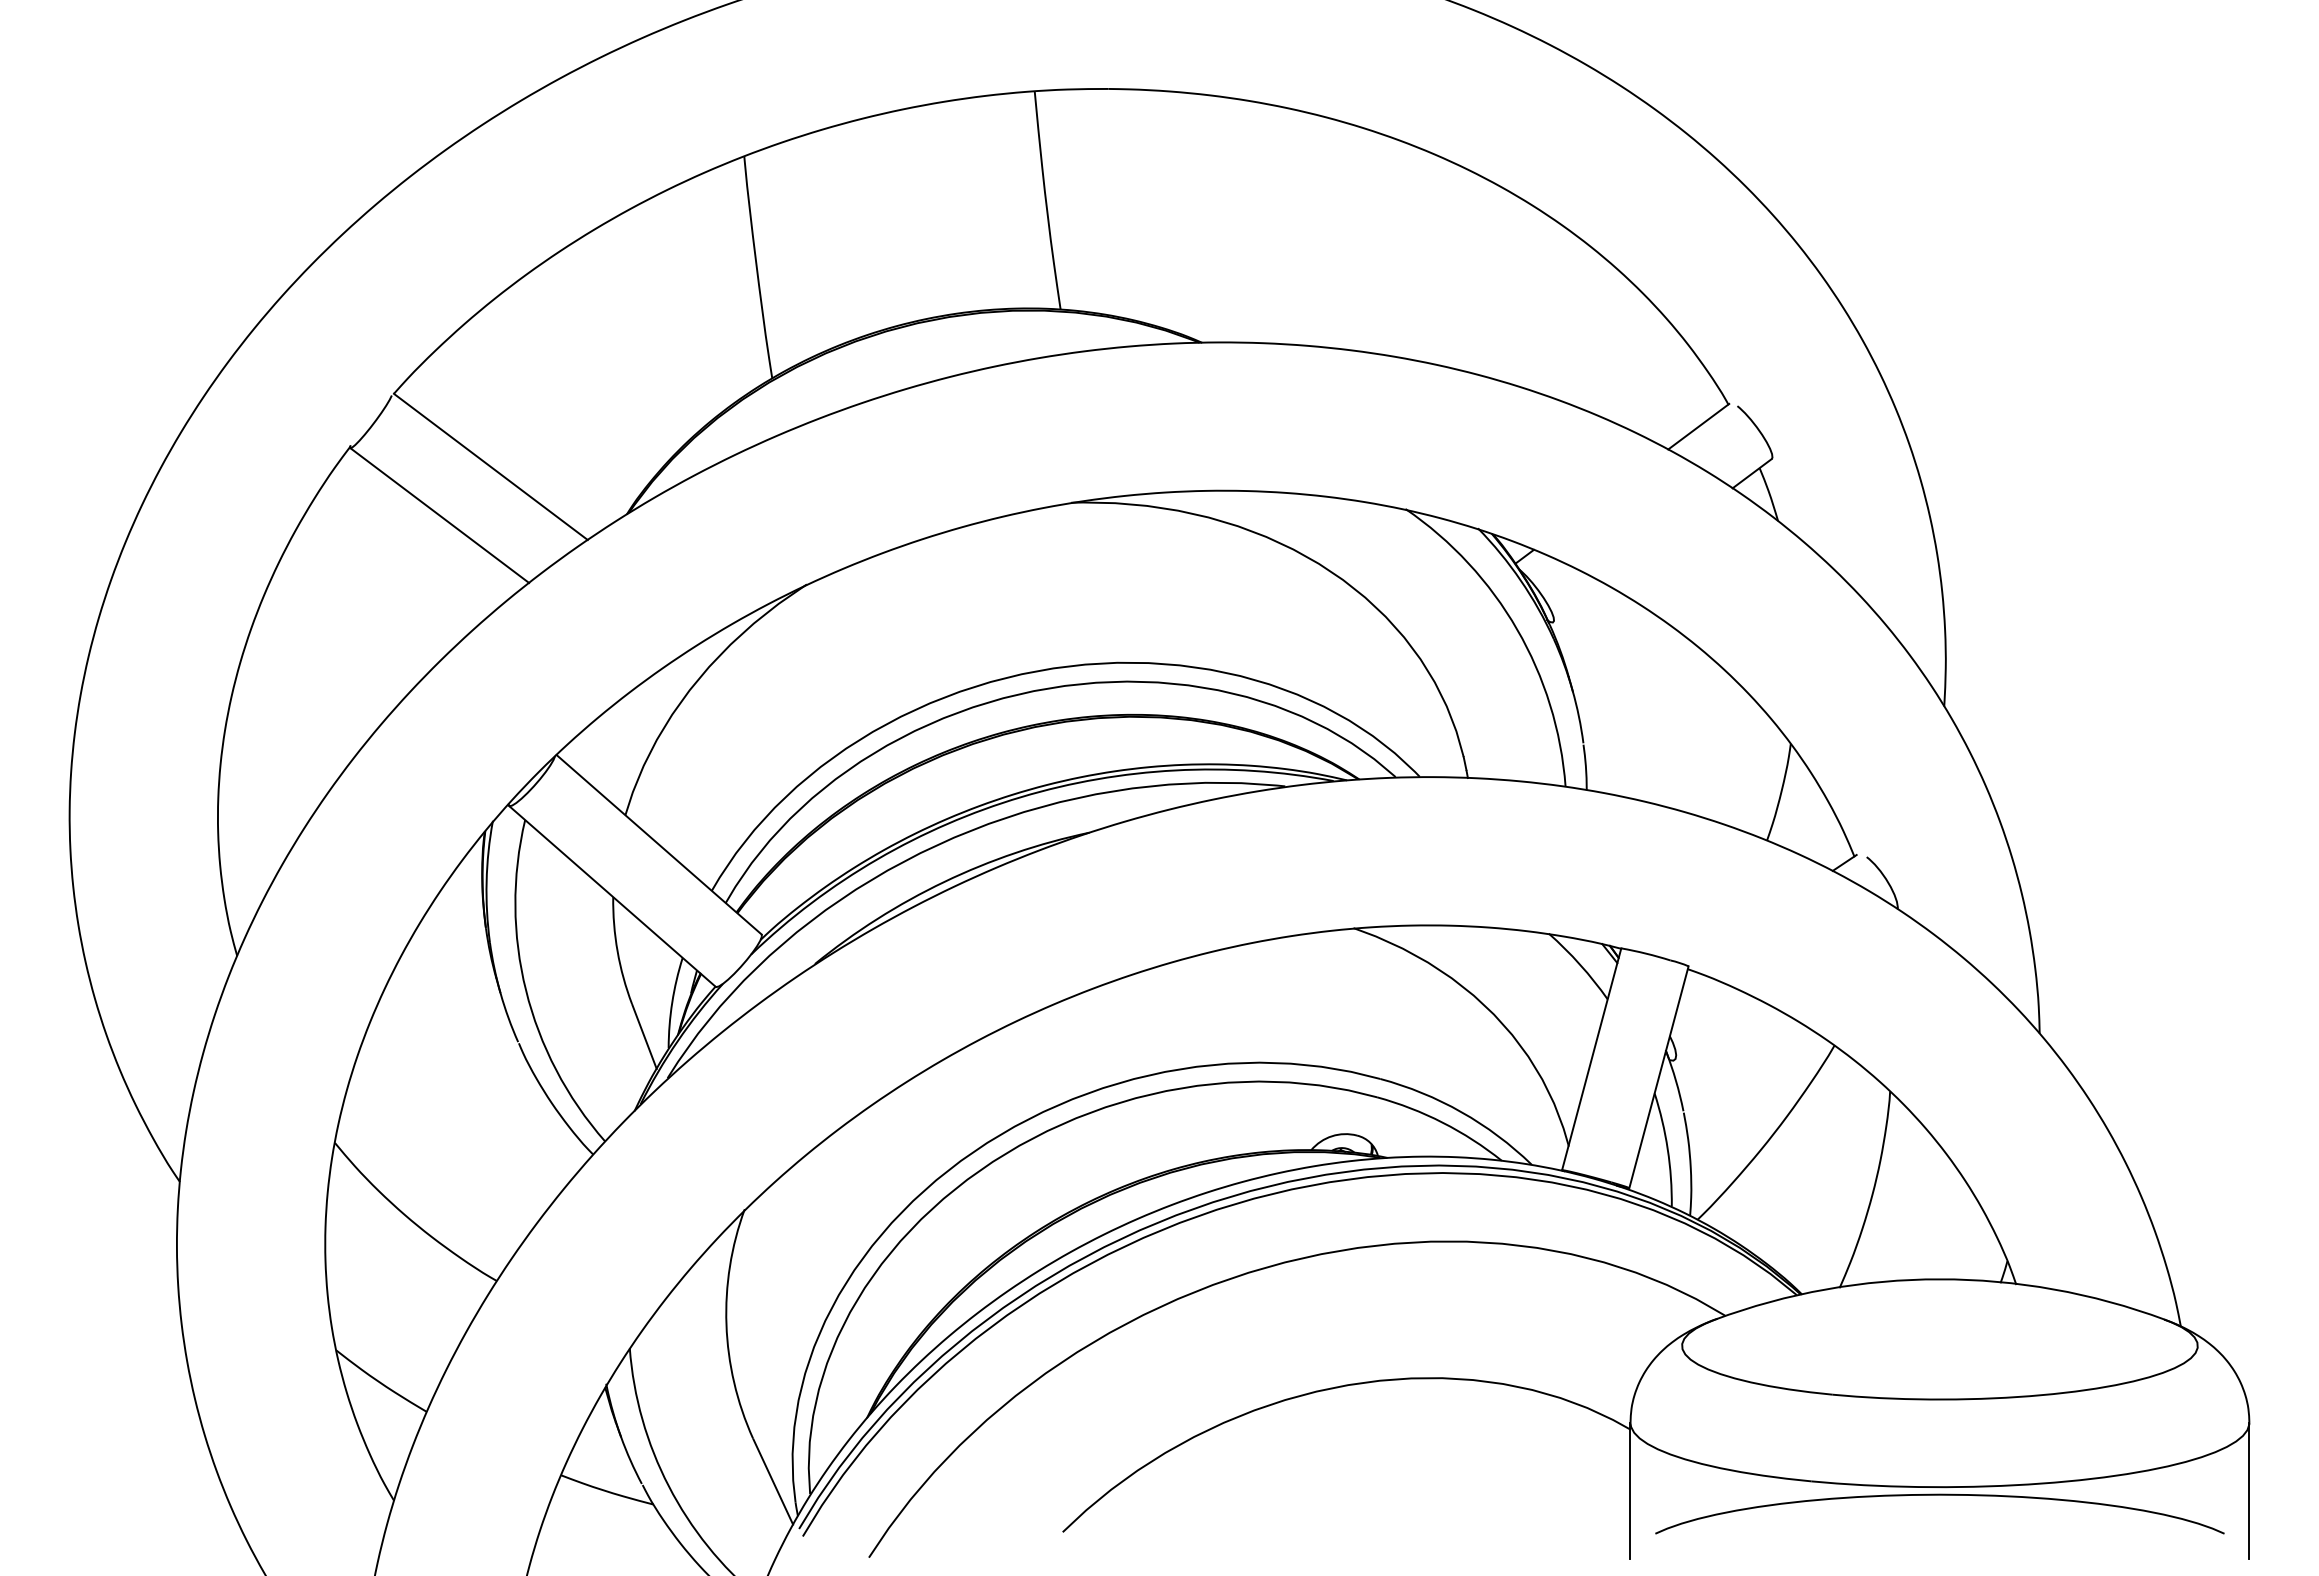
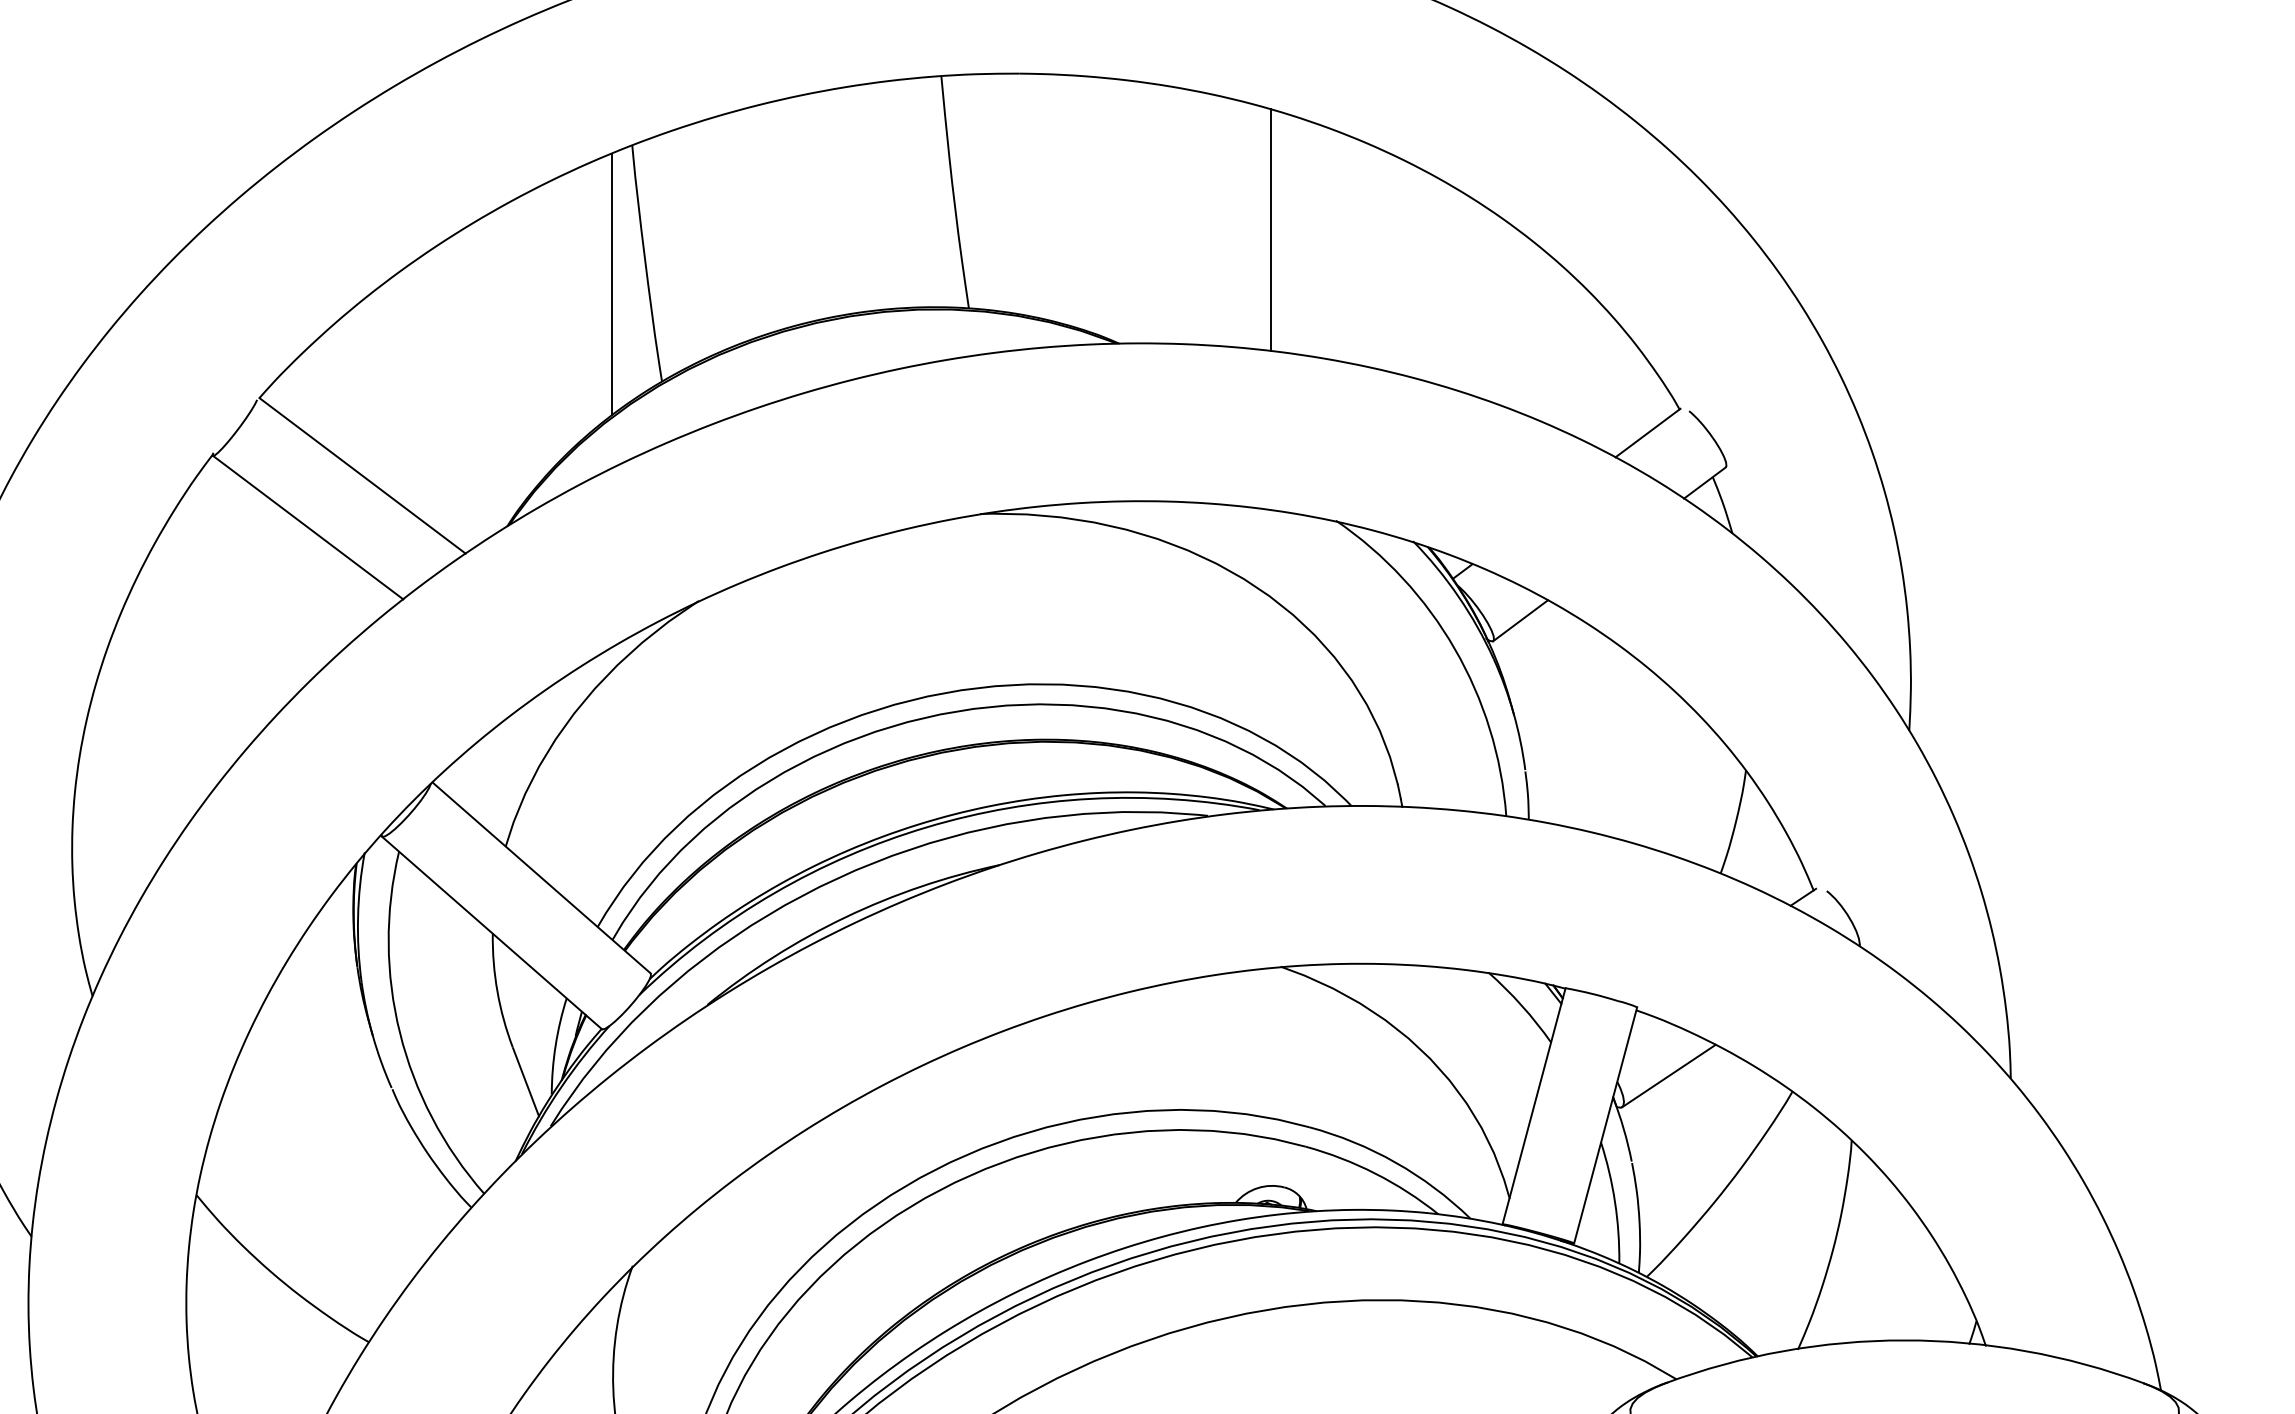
line: (1344, 235) -> (1271, 229), added
line: (725, 287) -> (612, 284), added
line: (1578, 602) -> (1520, 620), added
line: (1718, 1030) -> (1669, 1075), added

